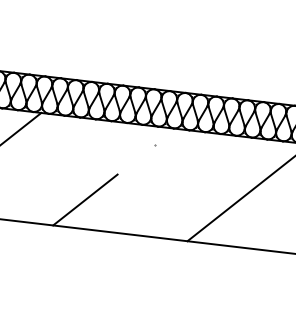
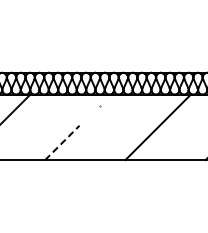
line: (85, 199) -> (62, 142), solid -> dashed

